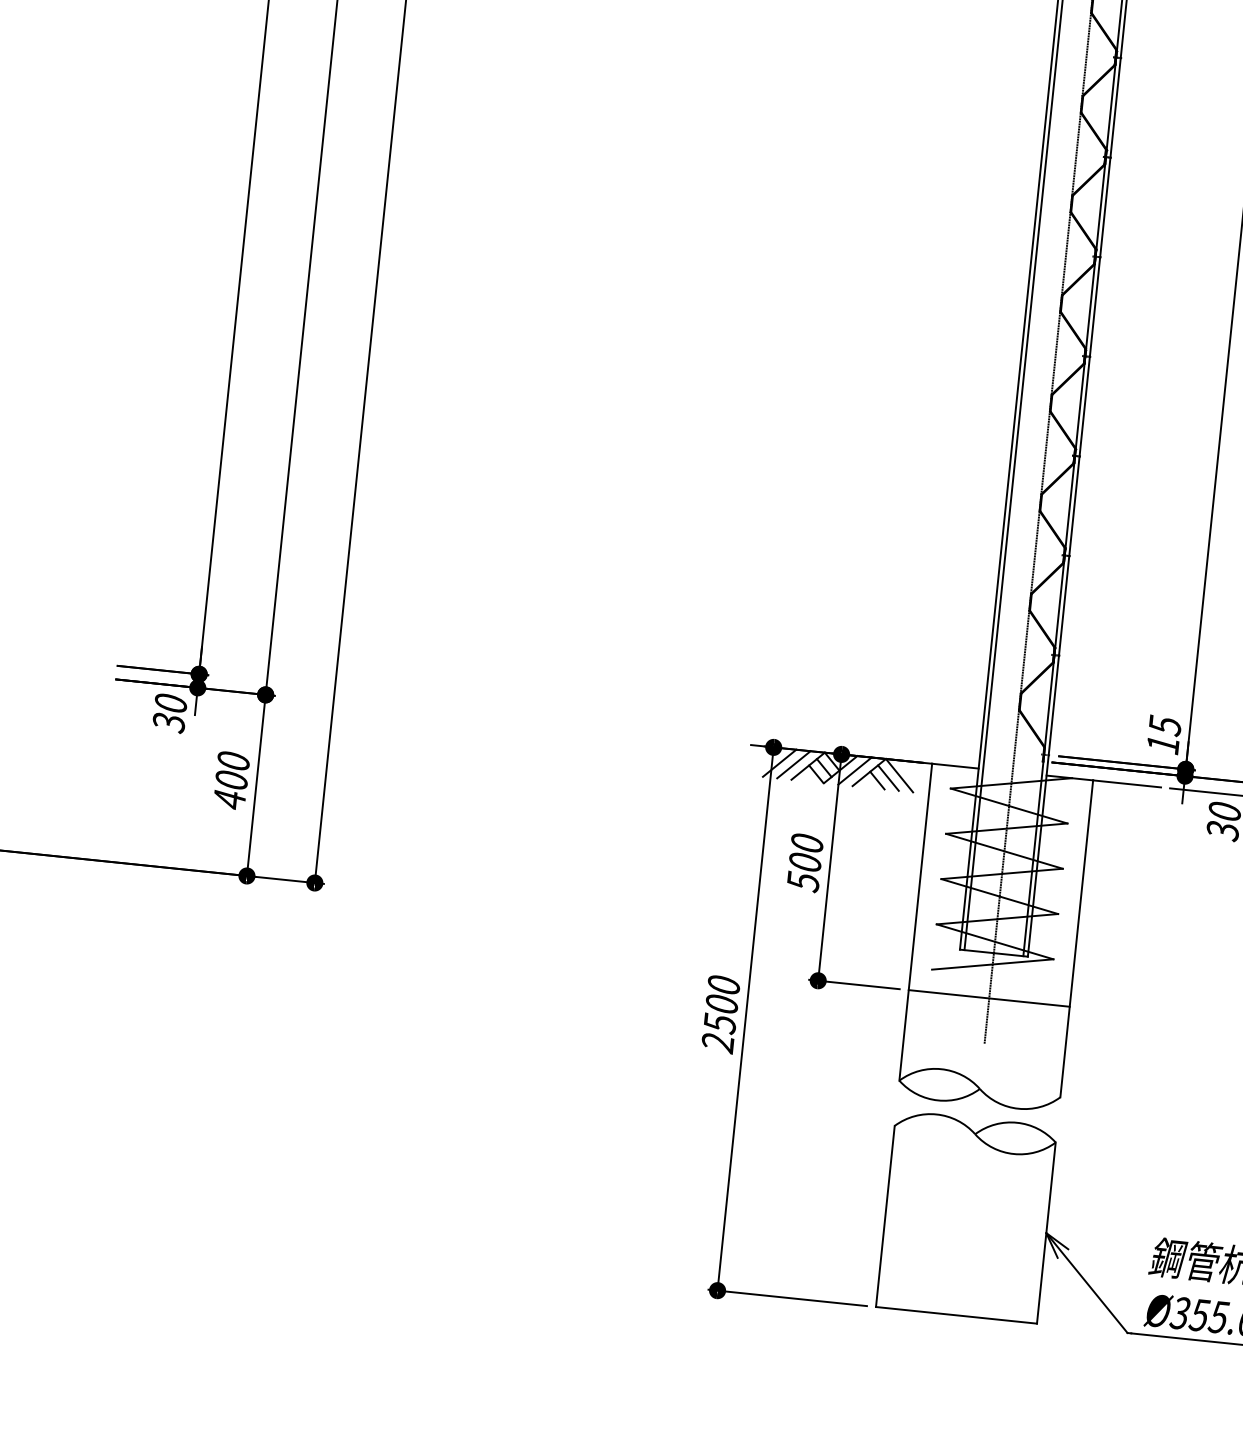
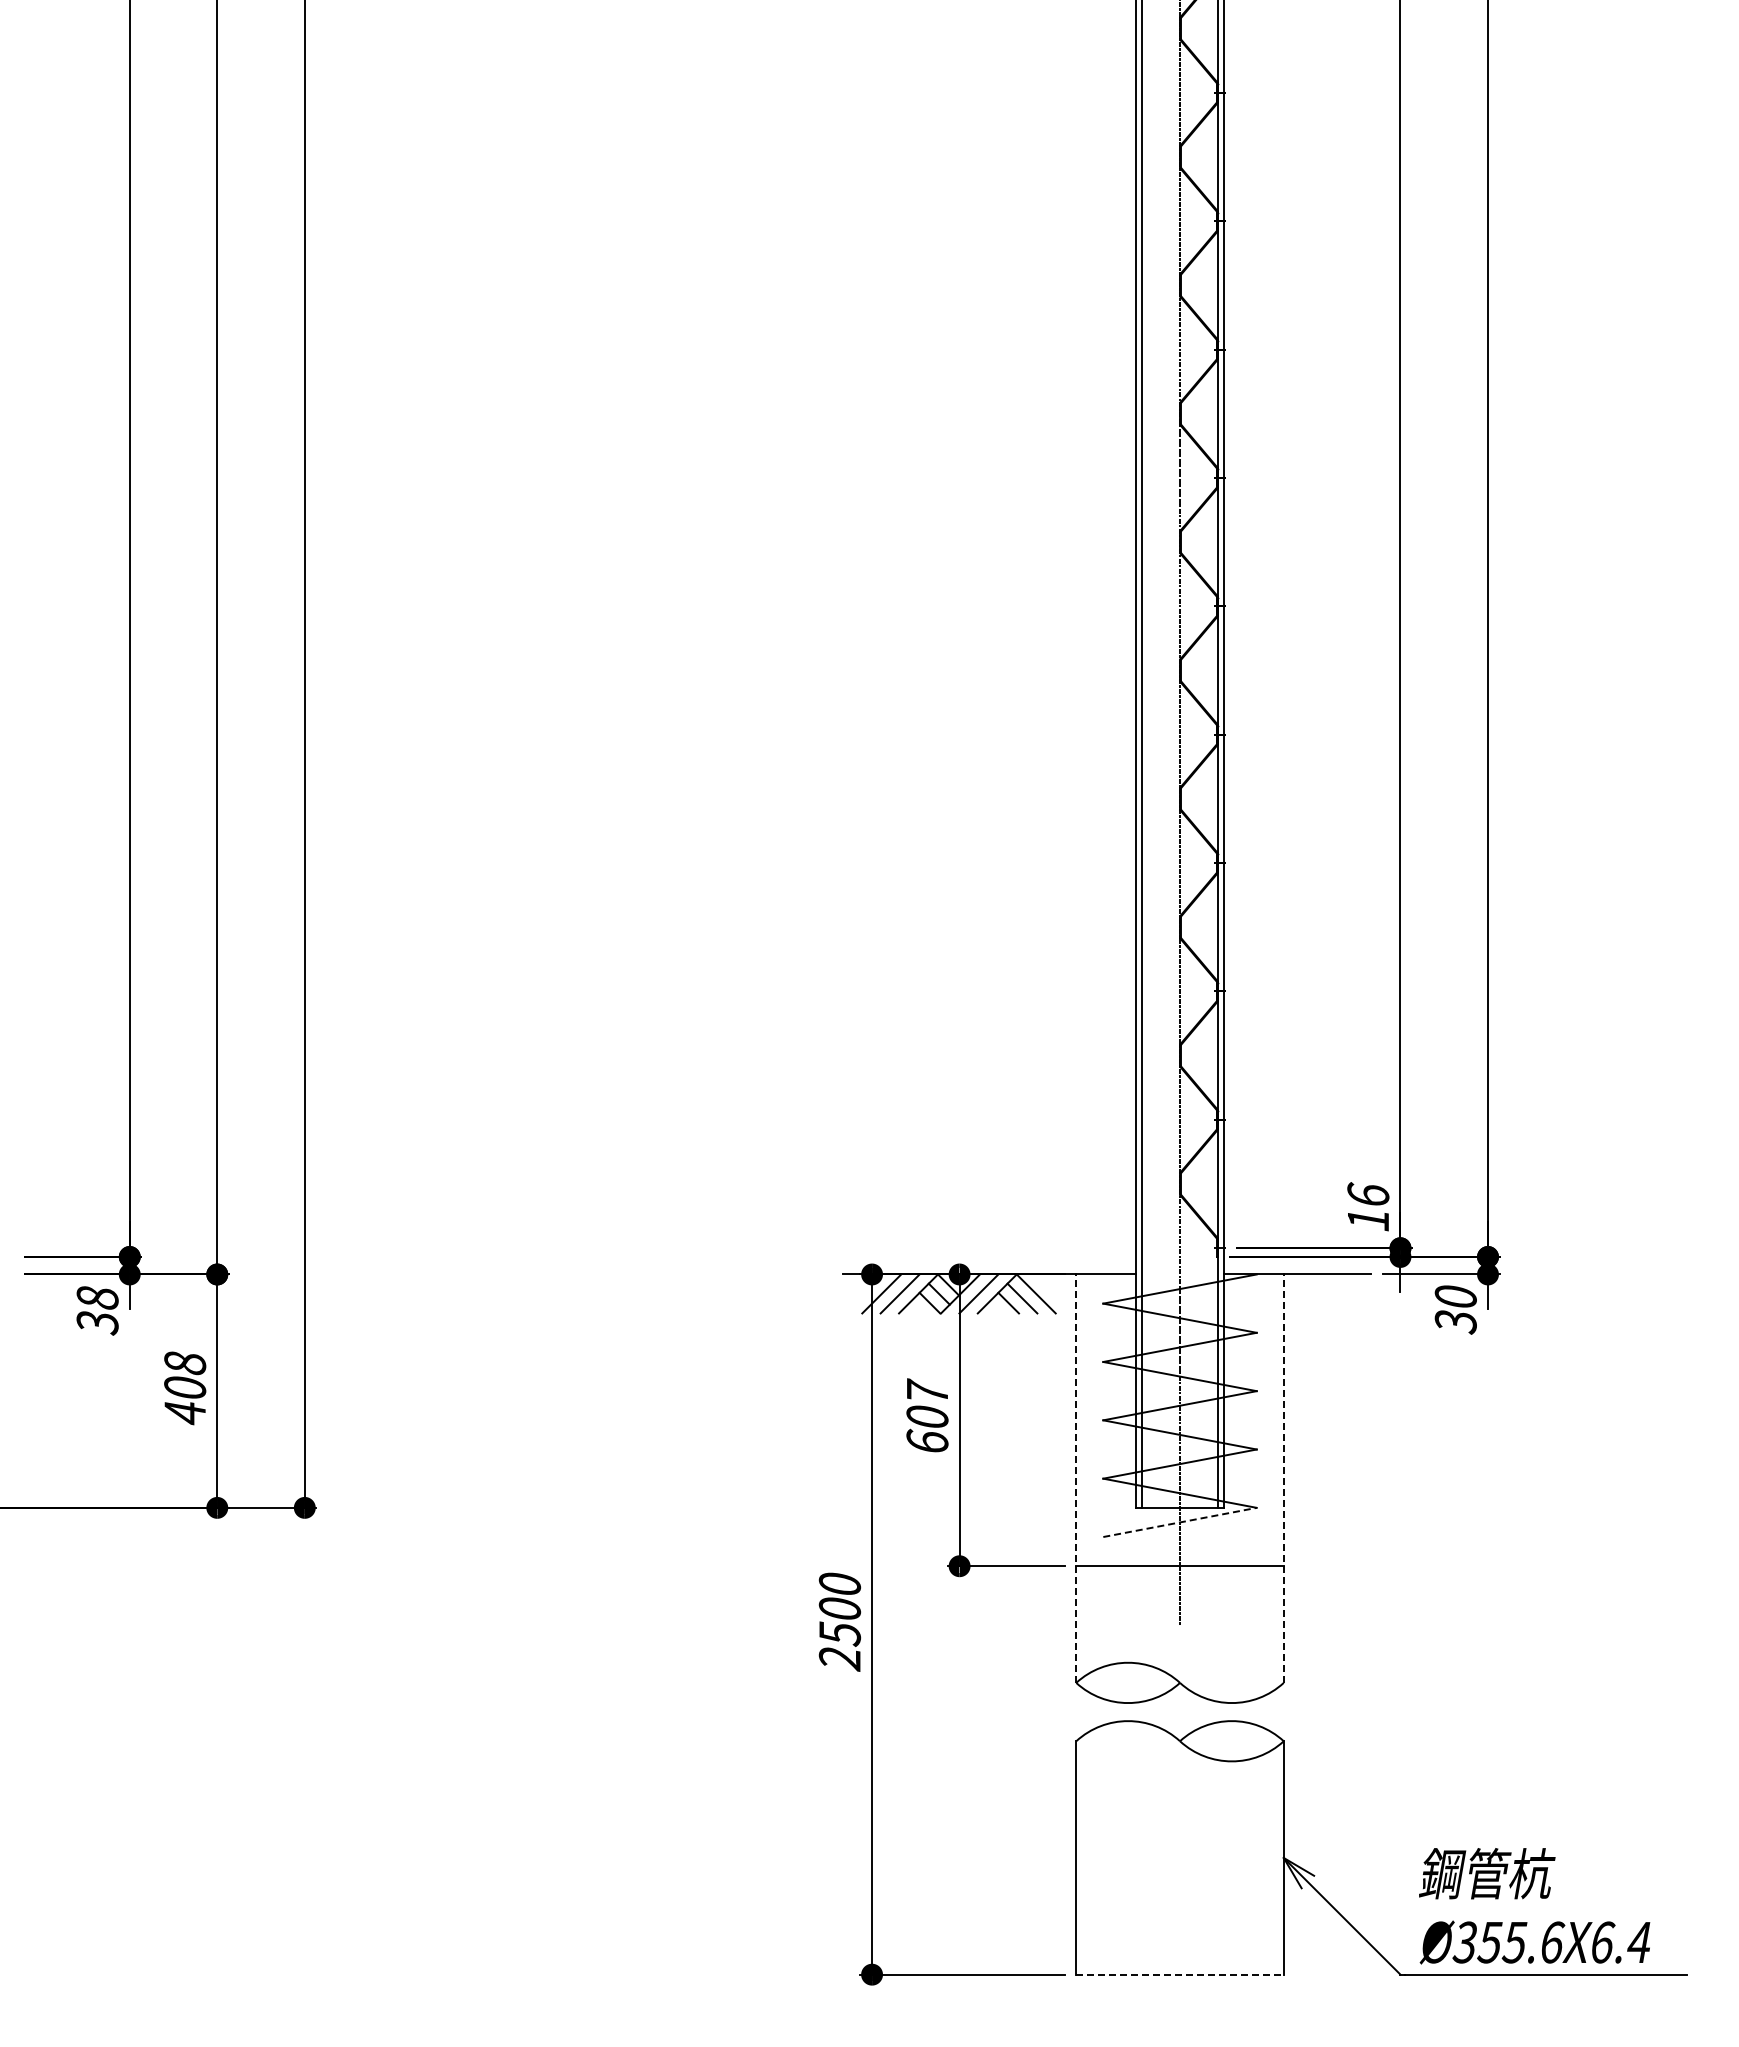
text: (170, 703) -> (97, 1297), 30 -> 38
text: (1165, 725) -> (1368, 1195), 15 -> 16
text: (233, 761) -> (185, 1363), 400 -> 408
text: (805, 862) -> (927, 1416), 500 -> 607
line: (915, 922) -> (1076, 1478), solid -> dashed
line: (1076, 938) -> (1283, 1478), solid -> dashed
line: (993, 964) -> (1180, 1522), solid -> dashed
line: (956, 1315) -> (1180, 1974), solid -> dashed

